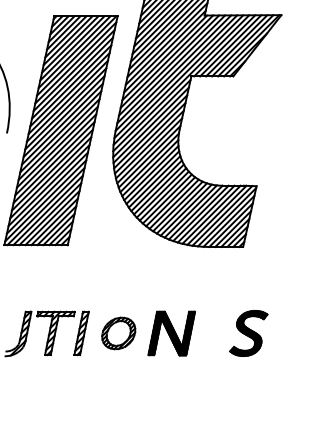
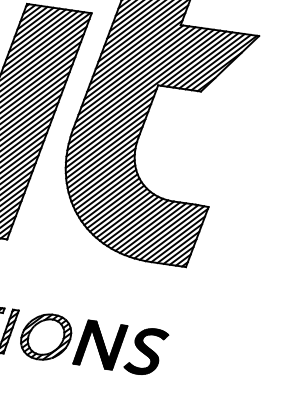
part: (118, 333) -> (45, 337), size x1.43
part: (248, 333) -> (146, 351), moved

